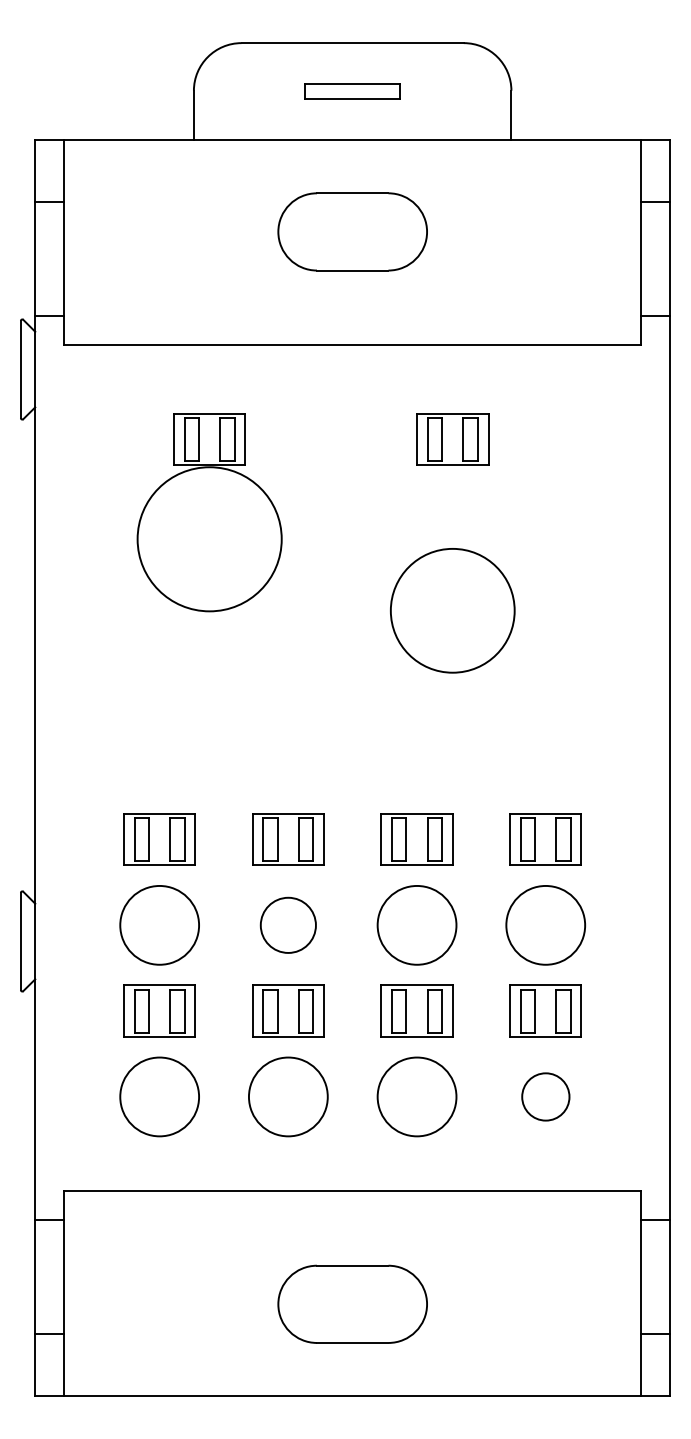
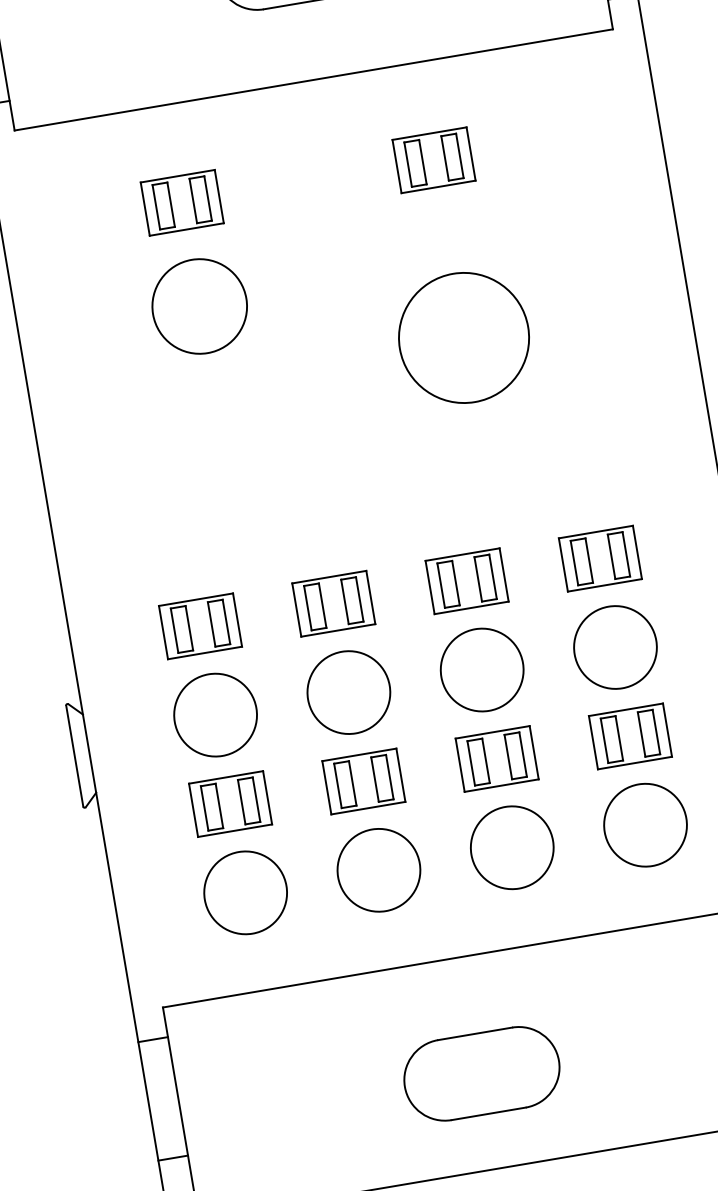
circle: (209, 539) -> (199, 306), size x0.62
circle: (287, 924) -> (347, 691), size x1.43
circle: (545, 1096) -> (645, 824), size x1.67

